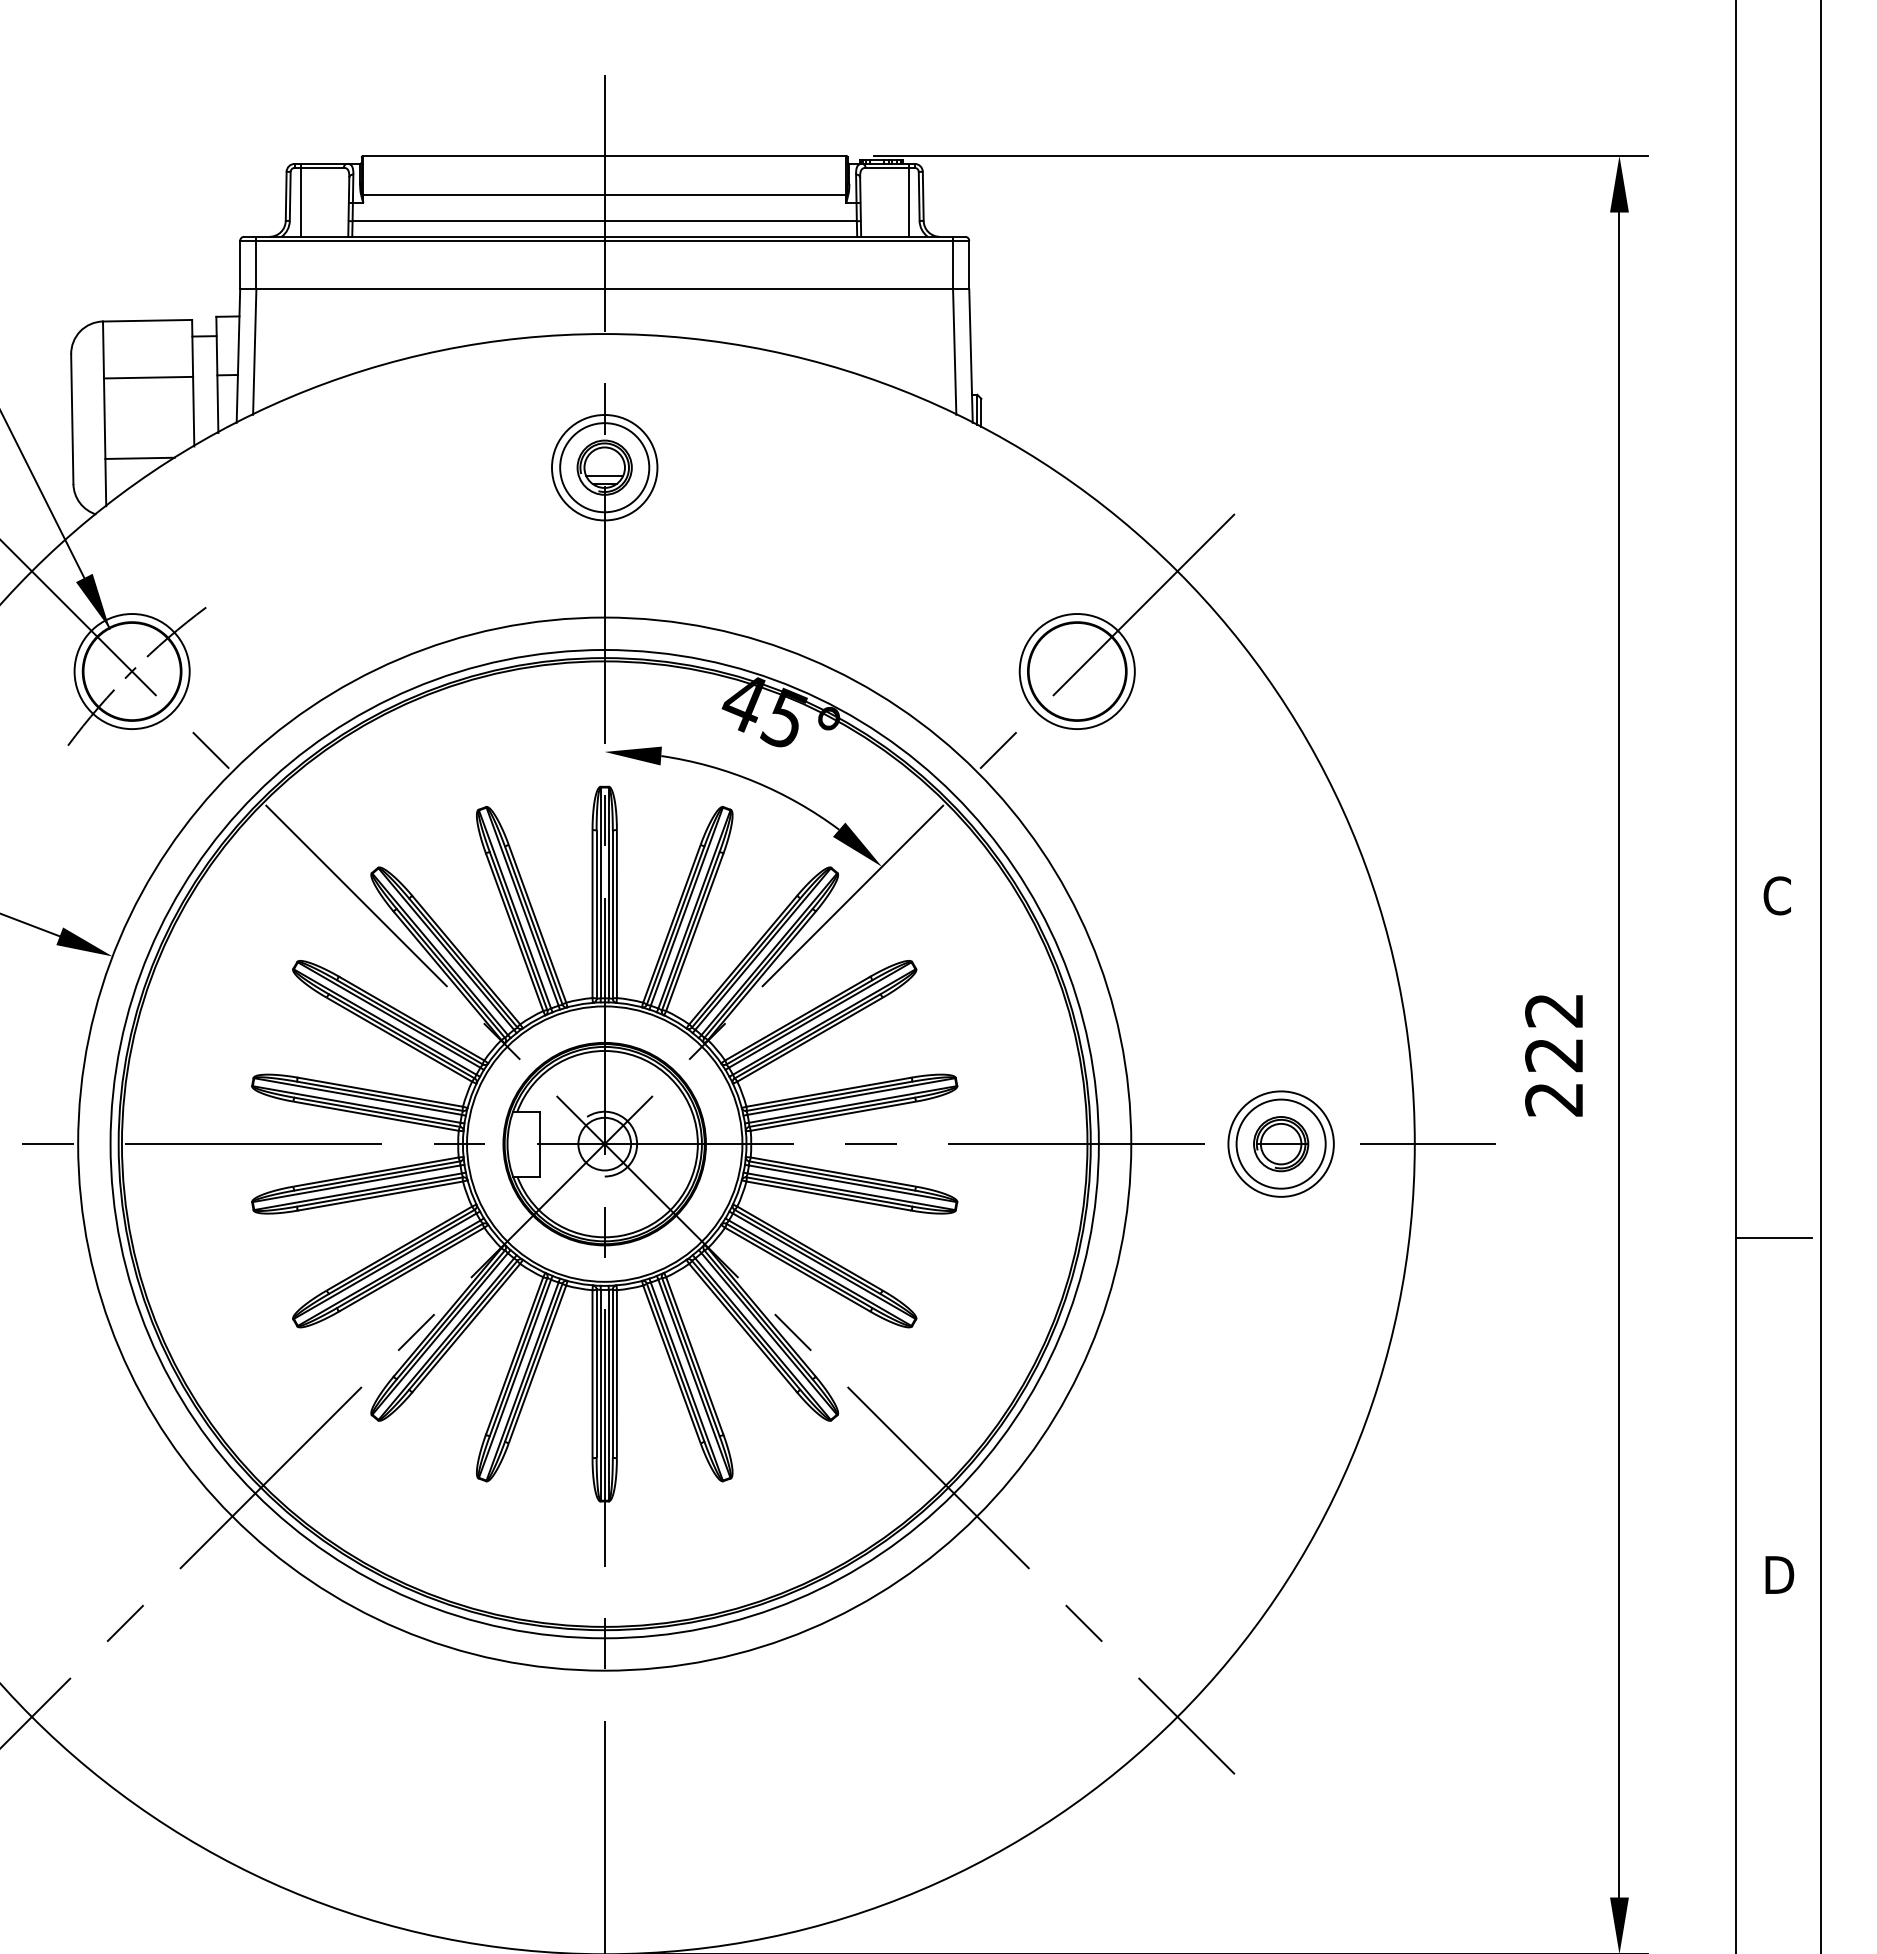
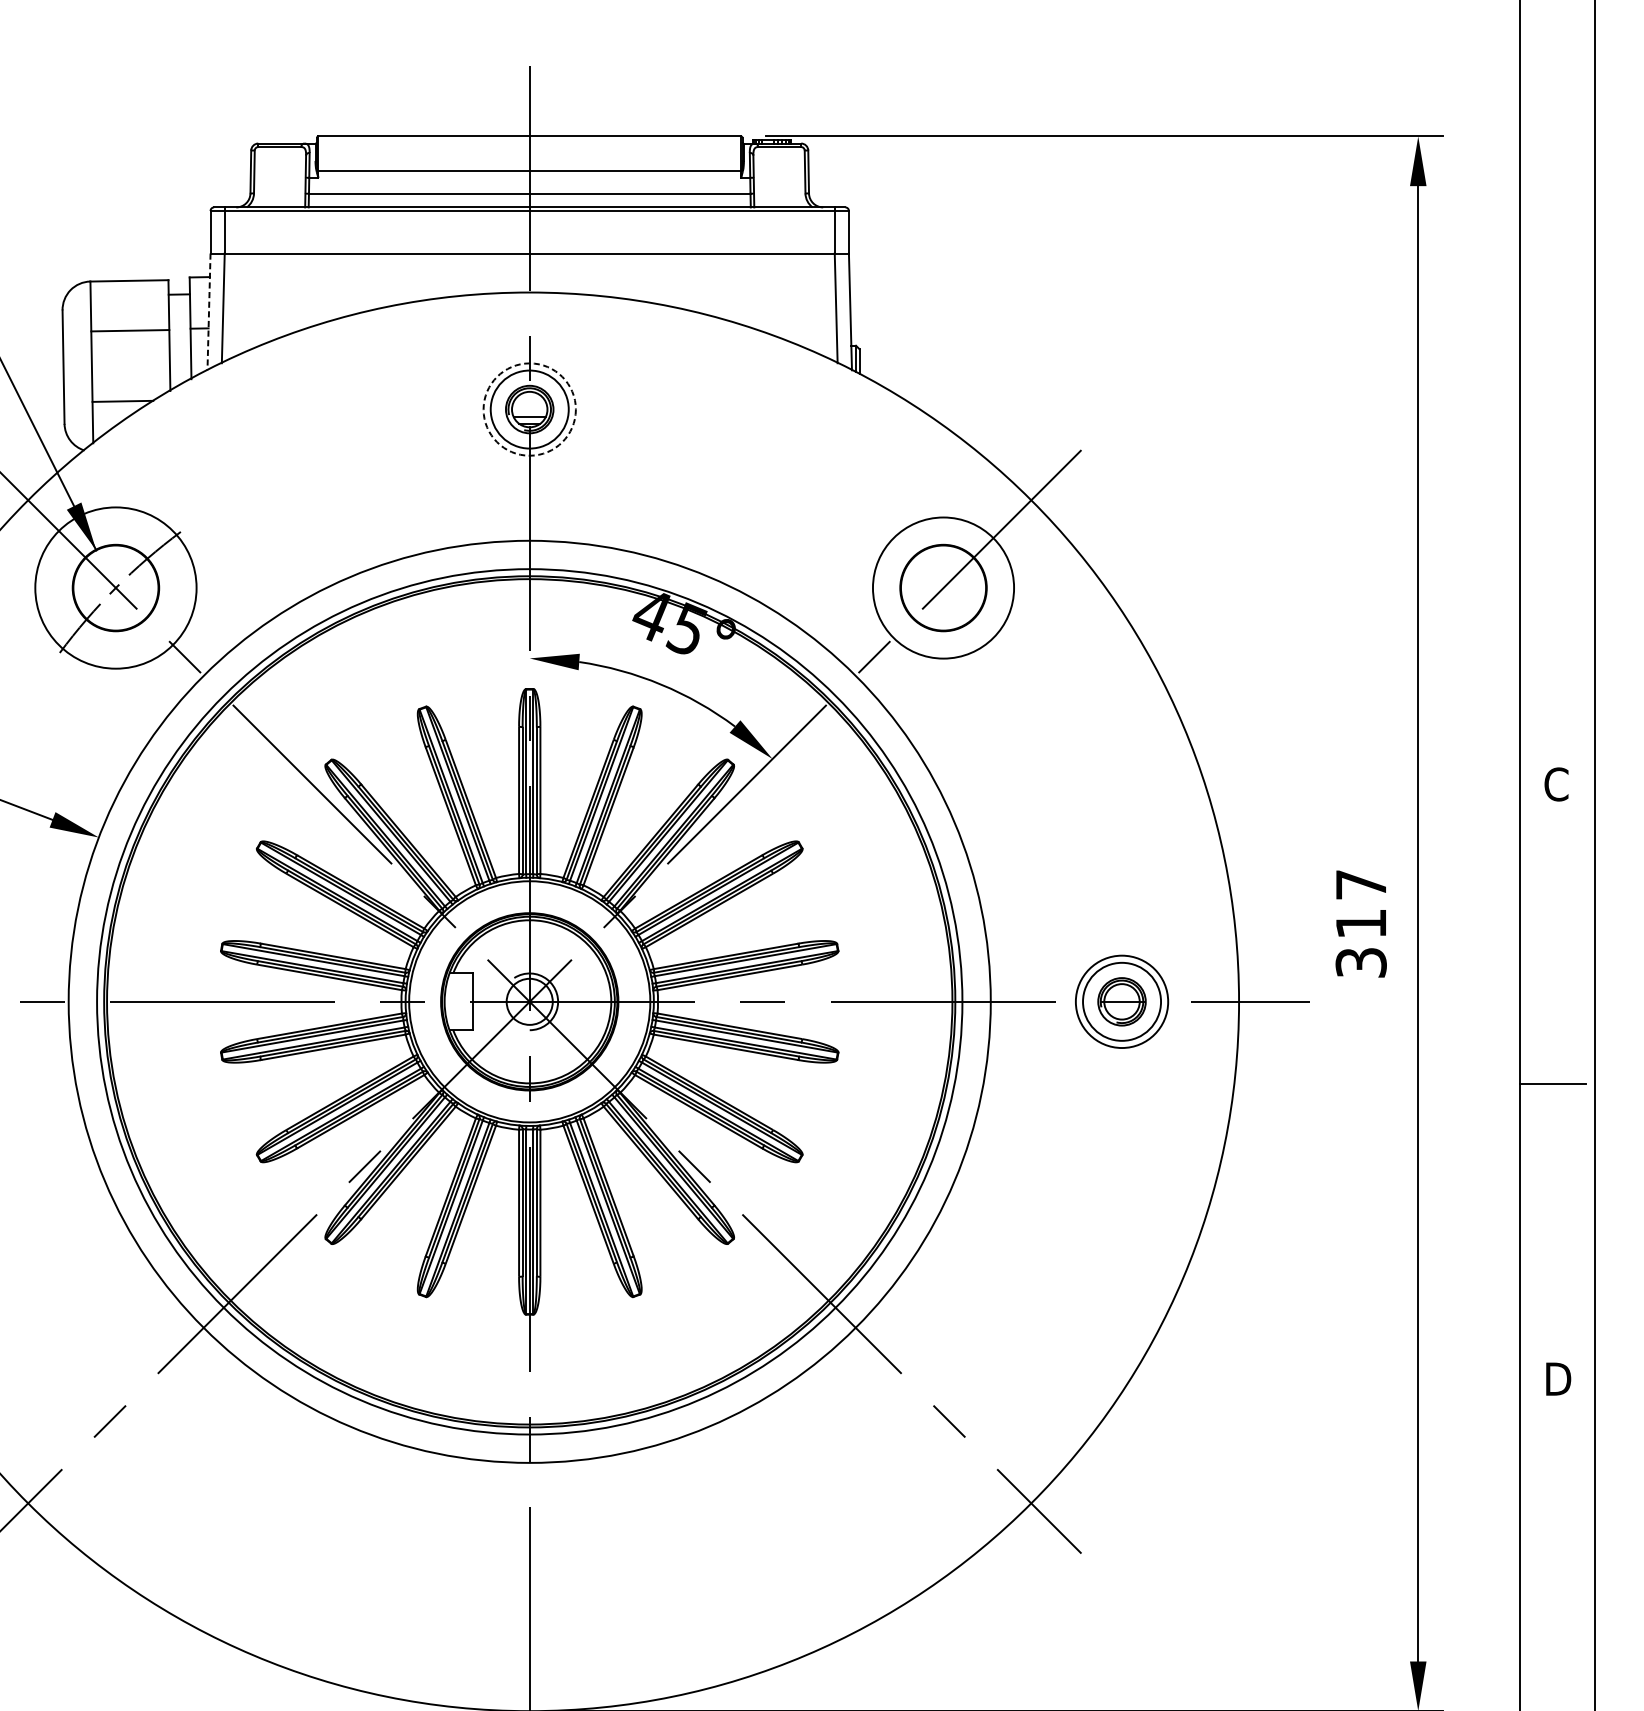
line: (300, 199) -> (263, 174), removed
line: (908, 199) -> (795, 174), removed
line: (238, 356) -> (209, 312), solid -> dashed
circle: (604, 467) -> (529, 409), solid -> dashed
circle: (131, 671) -> (115, 588), size x1.6
circle: (1076, 671) -> (942, 588), size x1.4
text: (1554, 1055) -> (1361, 924), 222 -> 317

